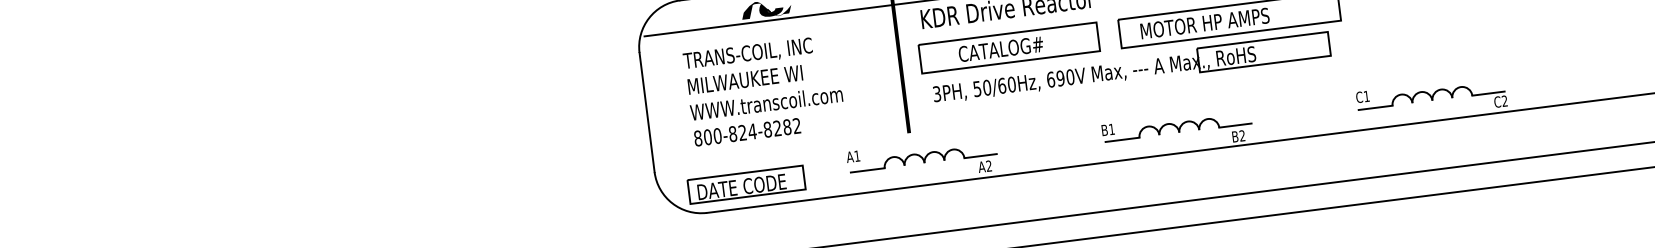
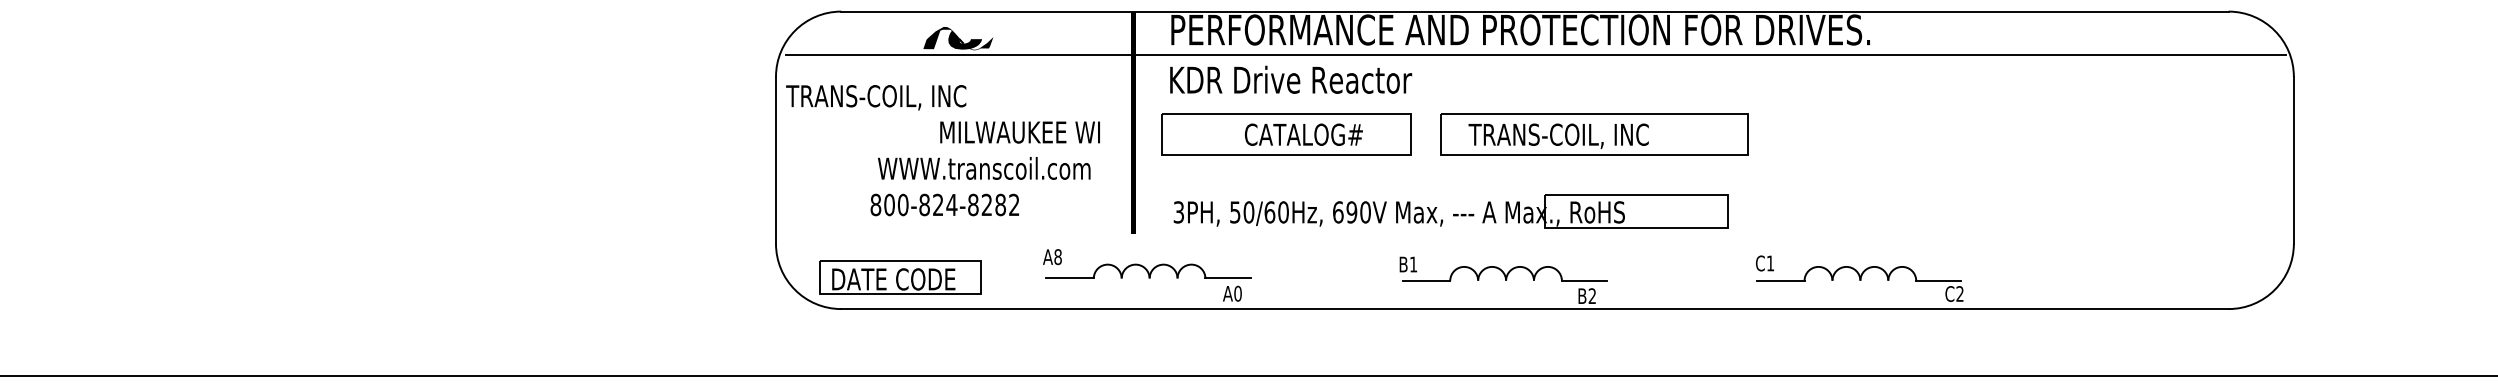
text: (1204, 24) -> (1559, 136), MOTOR HP AMPS -> TRANS-COIL, INC
text: (1000, 49) -> (1303, 134), moved
text: (748, 54) -> (876, 97), moved
part: (1131, 68) -> (1450, 211), moved
text: (744, 79) -> (1019, 132), moved
text: (766, 103) -> (984, 168), moved
text: (747, 131) -> (944, 204), moved
text: (856, 156) -> (1057, 257), A1 -> A8
text: (988, 166) -> (1237, 293), A2 -> A0

